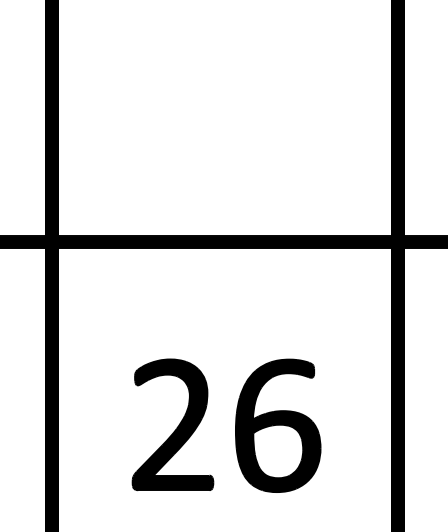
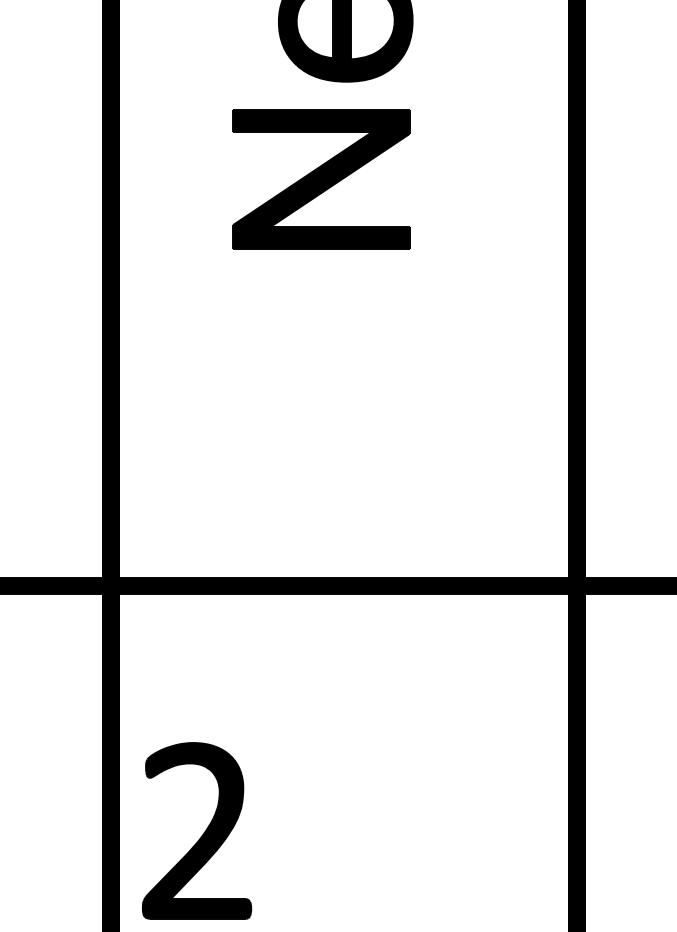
part: (177, 426) -> (203, 832), moved
part: (278, 426) -> (415, 832), removed

